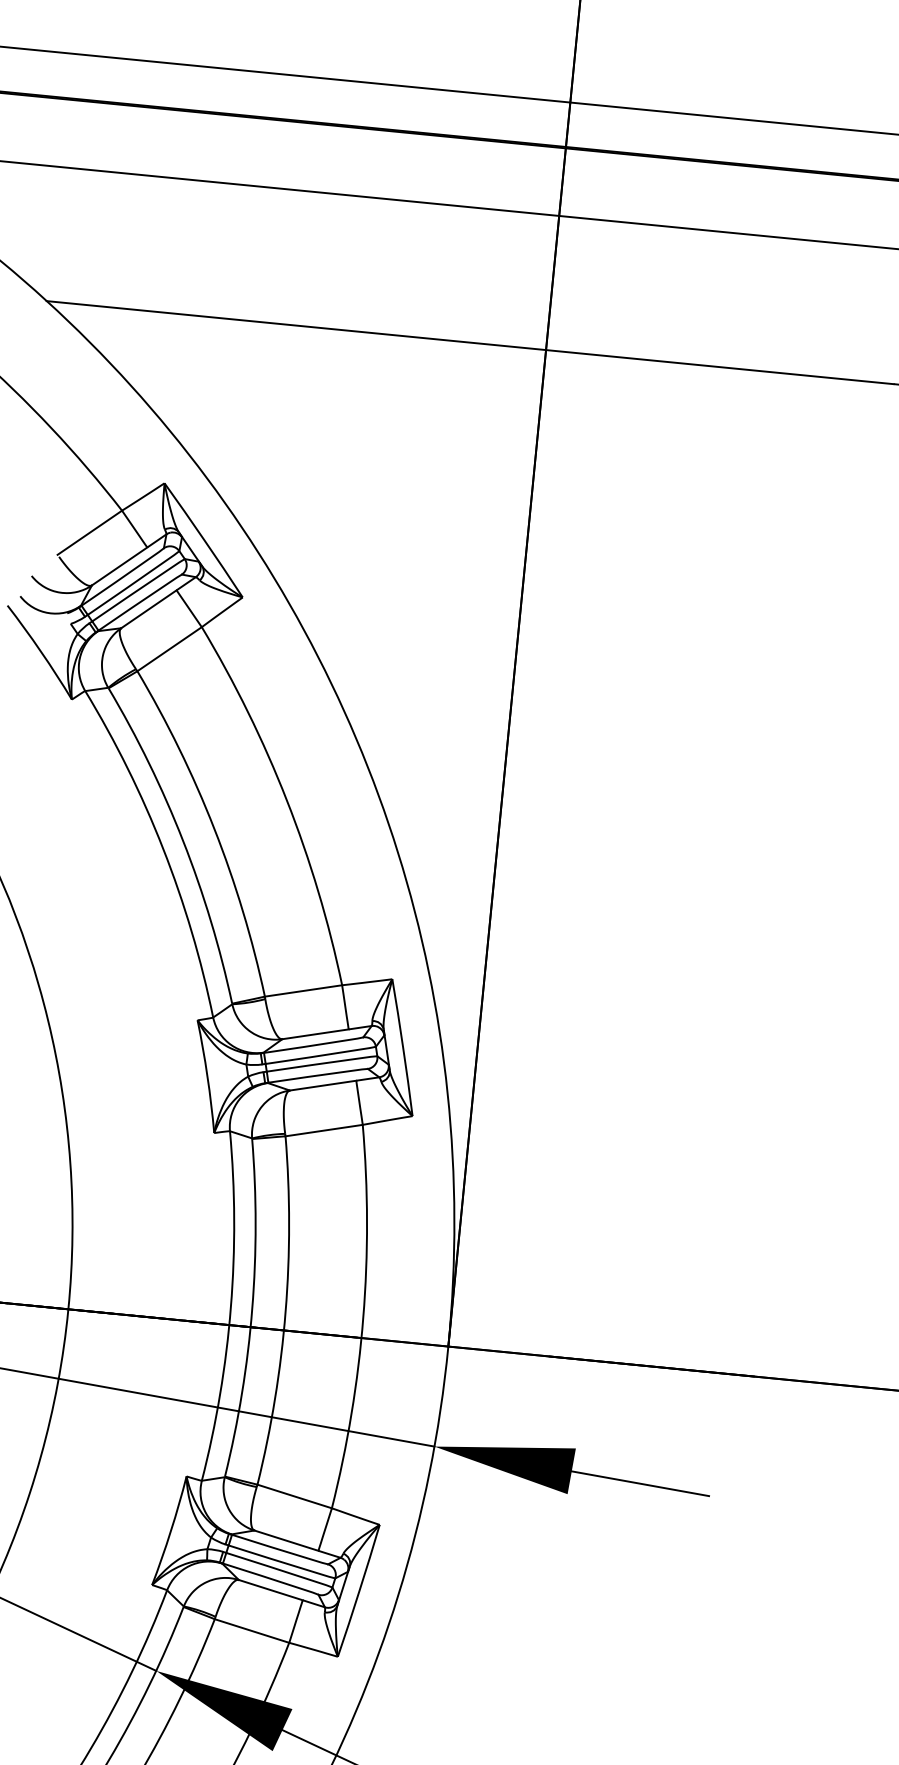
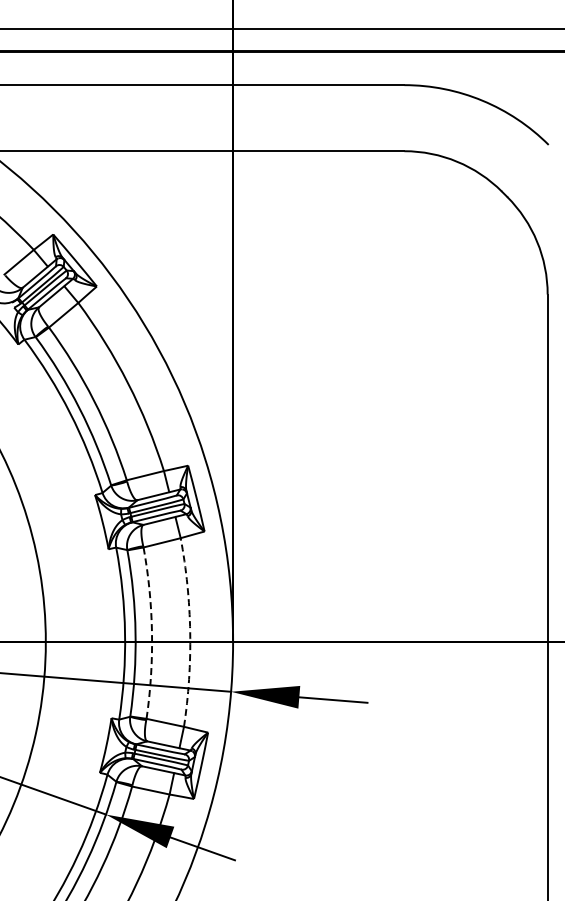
arc: (286, 1312) -> (152, 633), solid -> dashed
arc: (363, 1318) -> (190, 632), solid -> dashed

